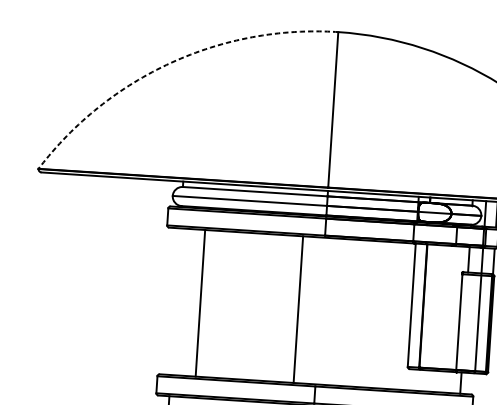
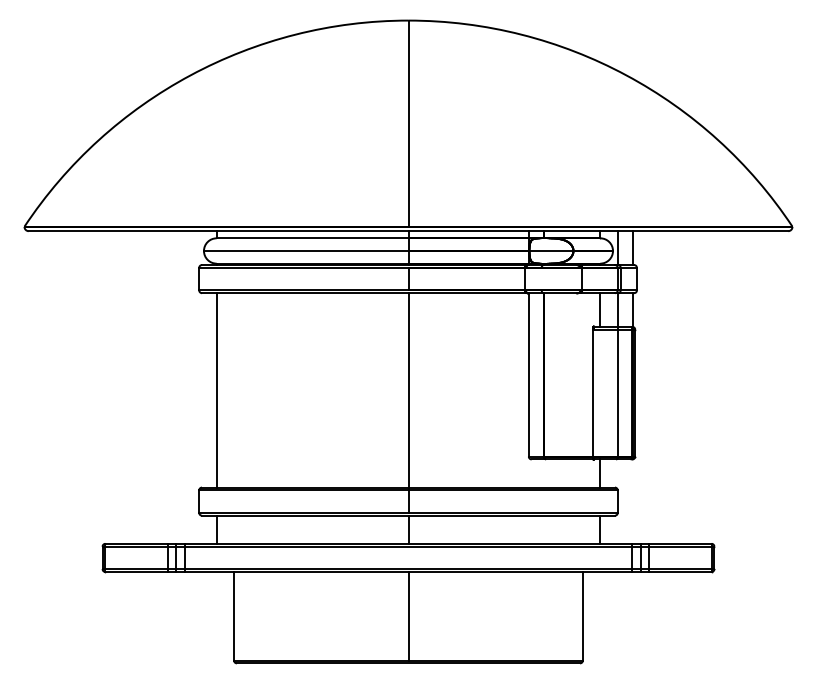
arc: (171, 62) -> (190, 75), dashed -> solid
line: (200, 303) -> (216, 390), moved
line: (298, 309) -> (408, 390), moved

